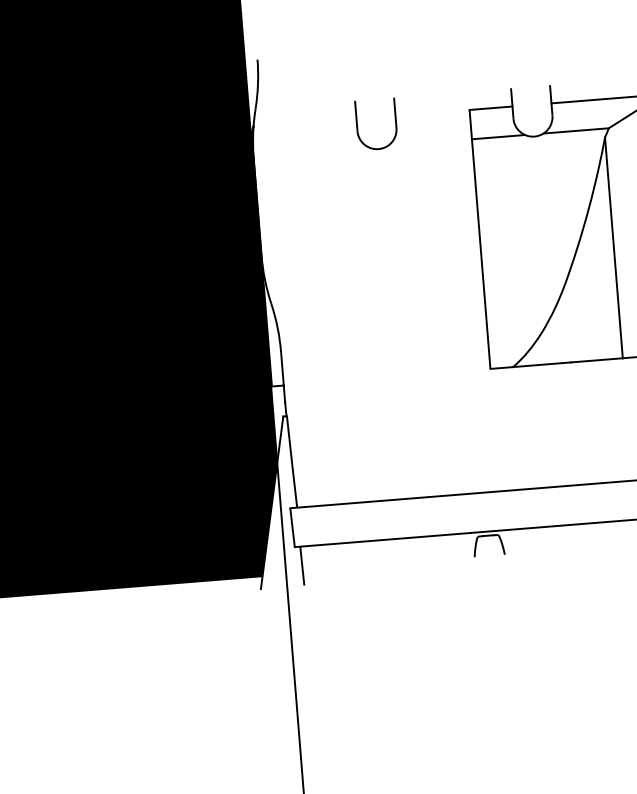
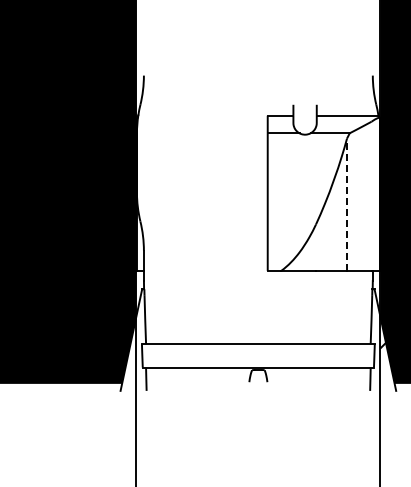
part: (357, 125) -> (200, 119), removed
line: (614, 247) -> (347, 204), solid -> dashed

